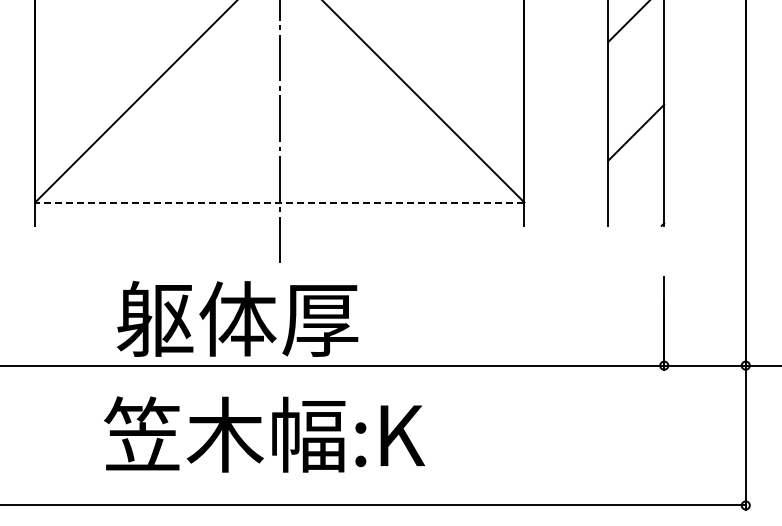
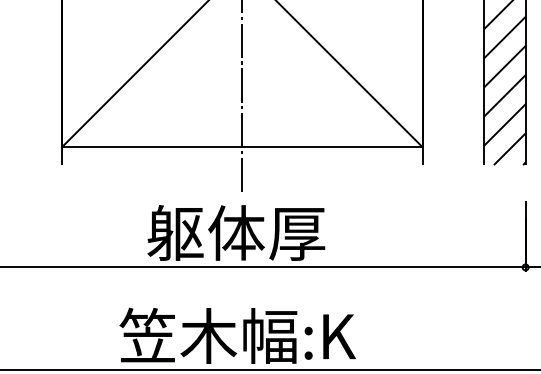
line: (636, 53) -> (505, 37), added
line: (636, 93) -> (505, 66), added
line: (636, 172) -> (505, 125), added
line: (279, 202) -> (242, 147), dashed -> solid
line: (643, 204) -> (510, 148), added
text: (237, 318) -> (236, 232), moved
text: (264, 434) -> (237, 335), moved

